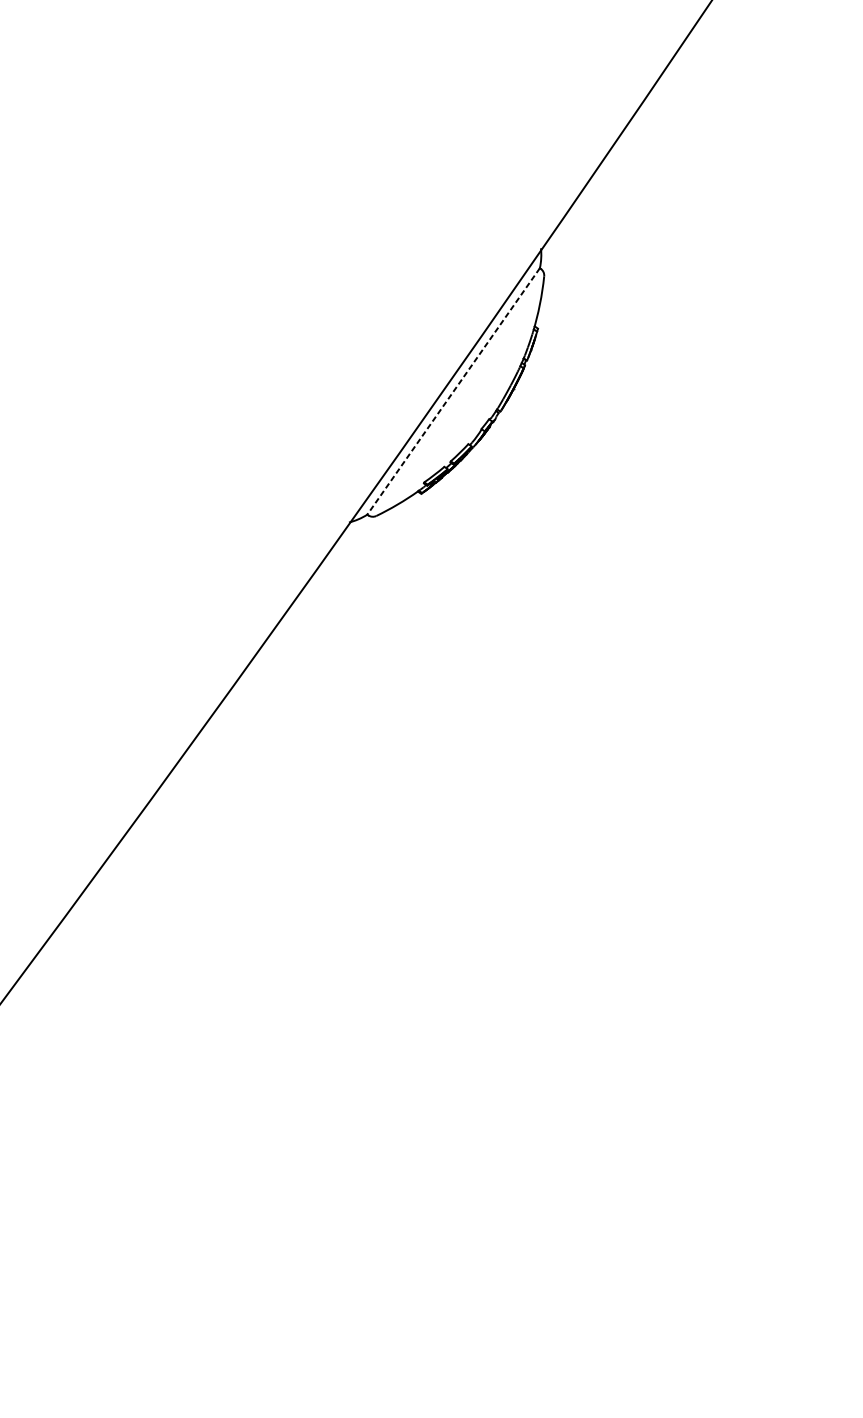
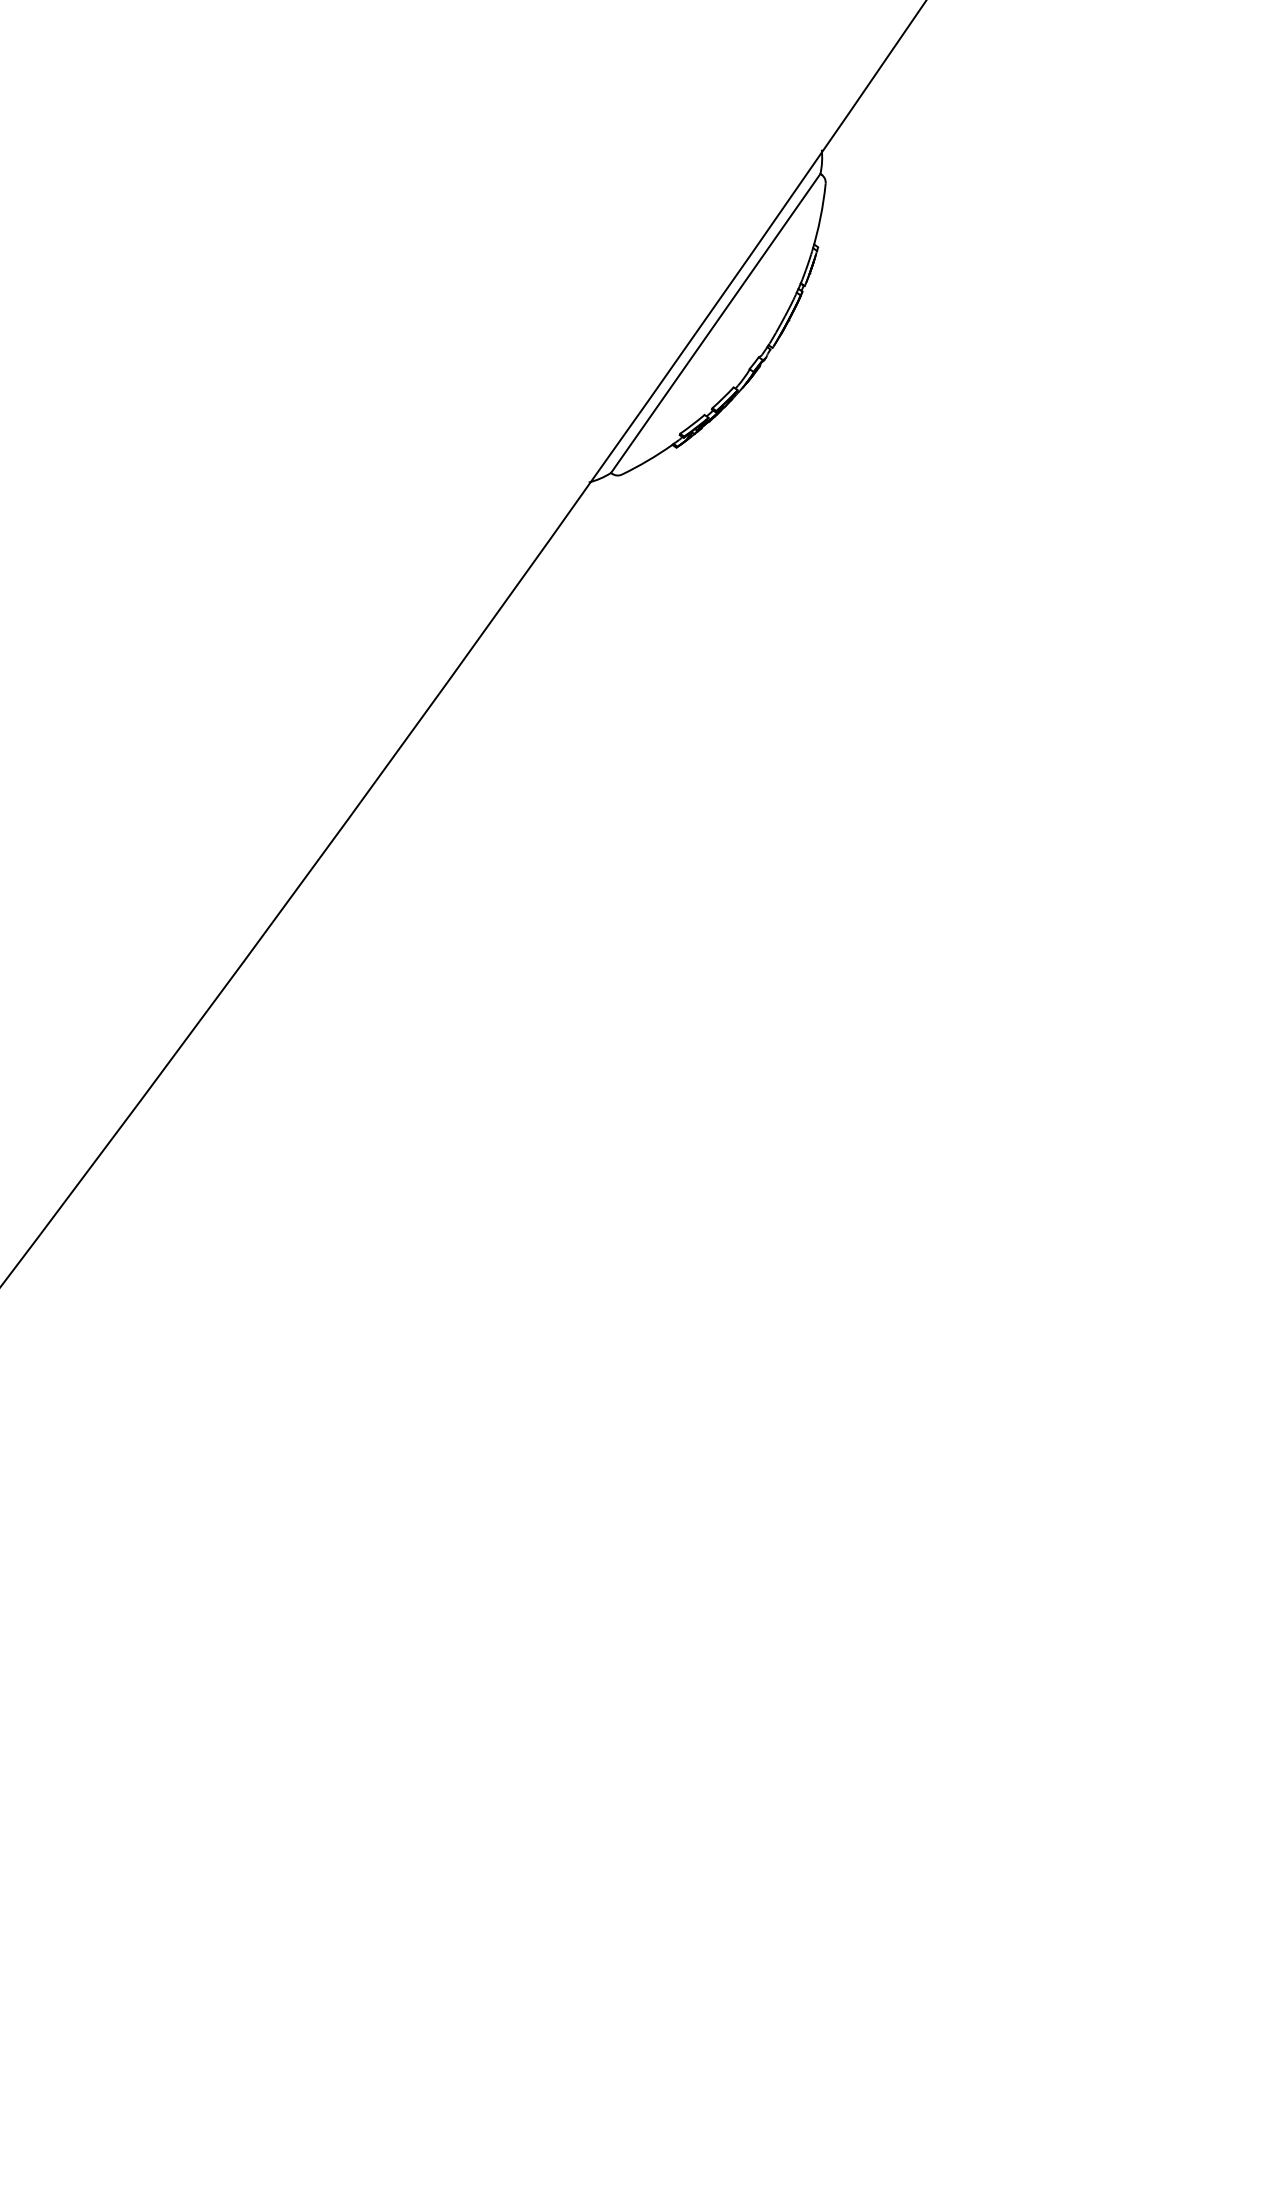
line: (453, 391) -> (715, 323), dashed -> solid

